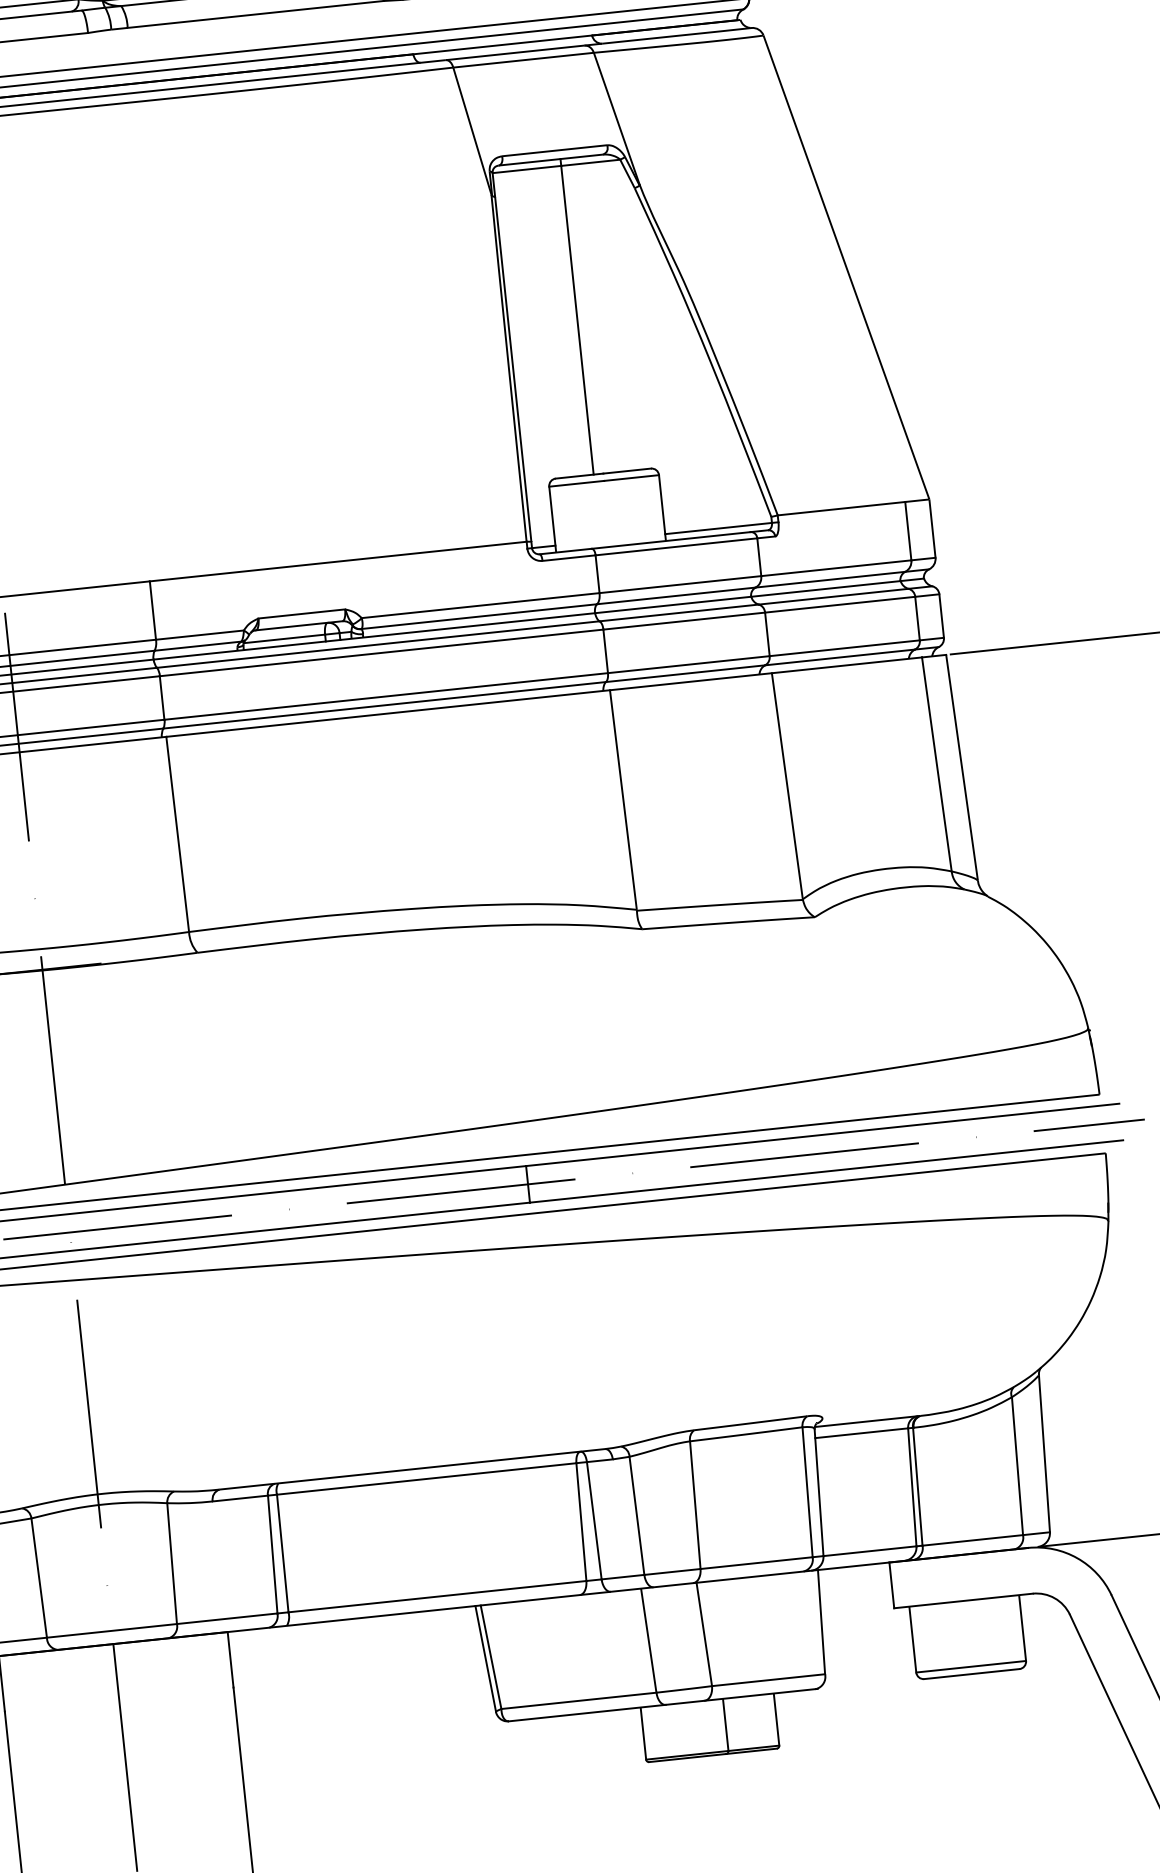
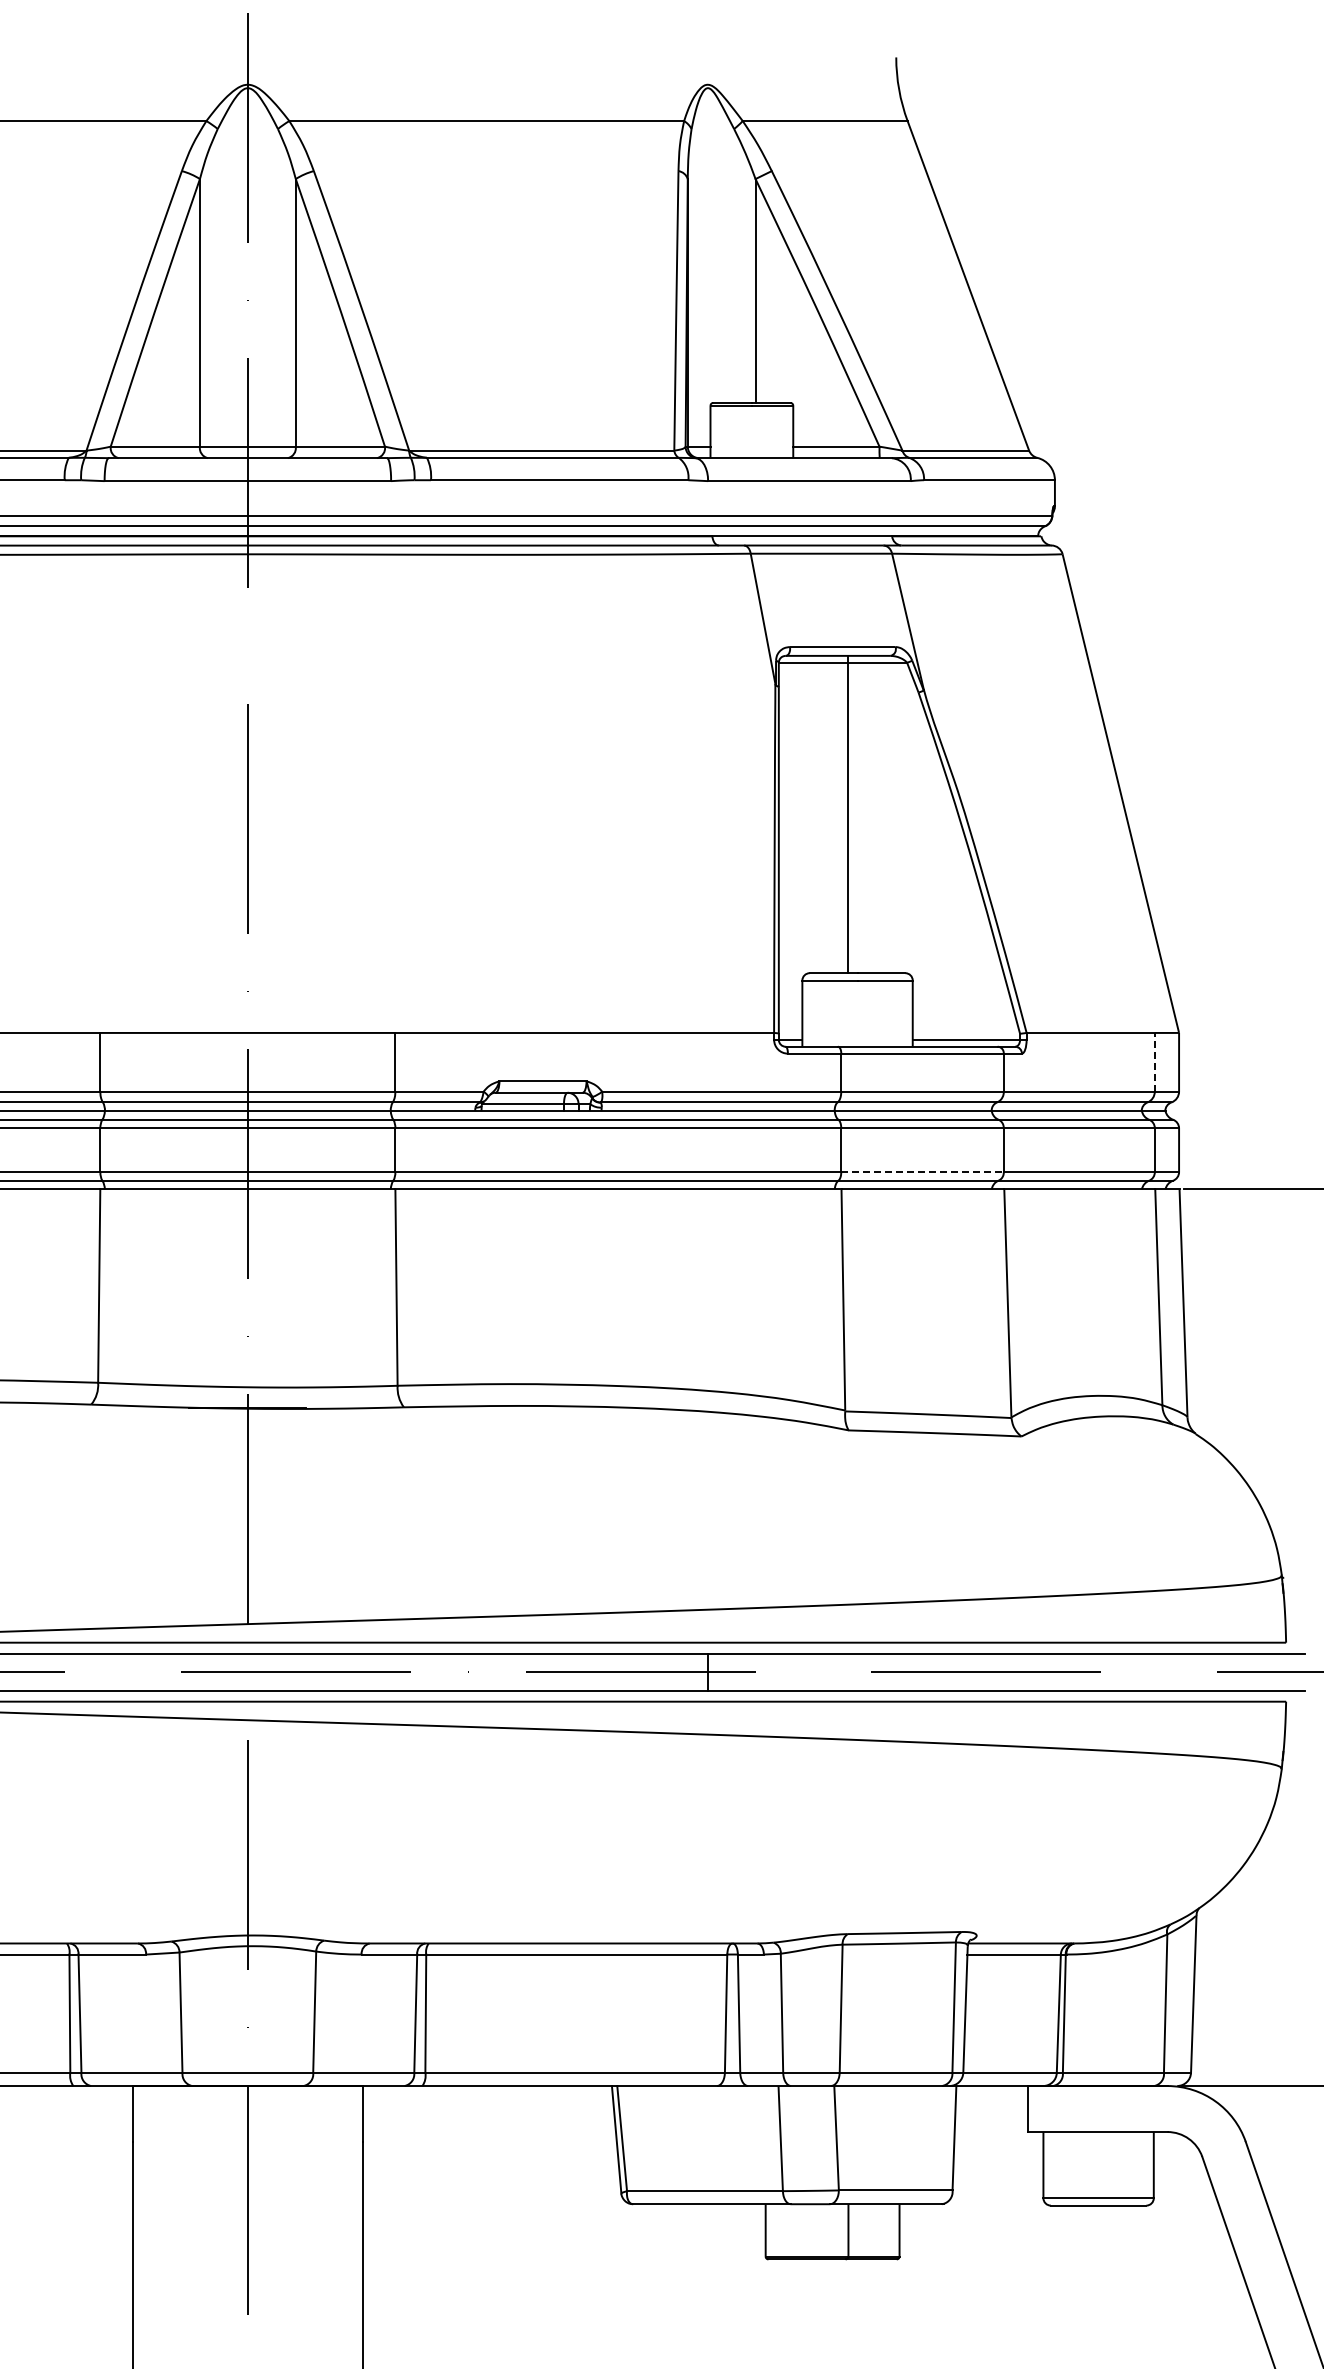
line: (907, 530) -> (1154, 1061), solid -> dashed
line: (689, 664) -> (923, 1172), solid -> dashed

